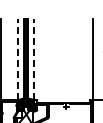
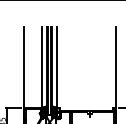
line: (18, 59) -> (41, 67), dashed -> solid
line: (34, 59) -> (57, 67), dashed -> solid

